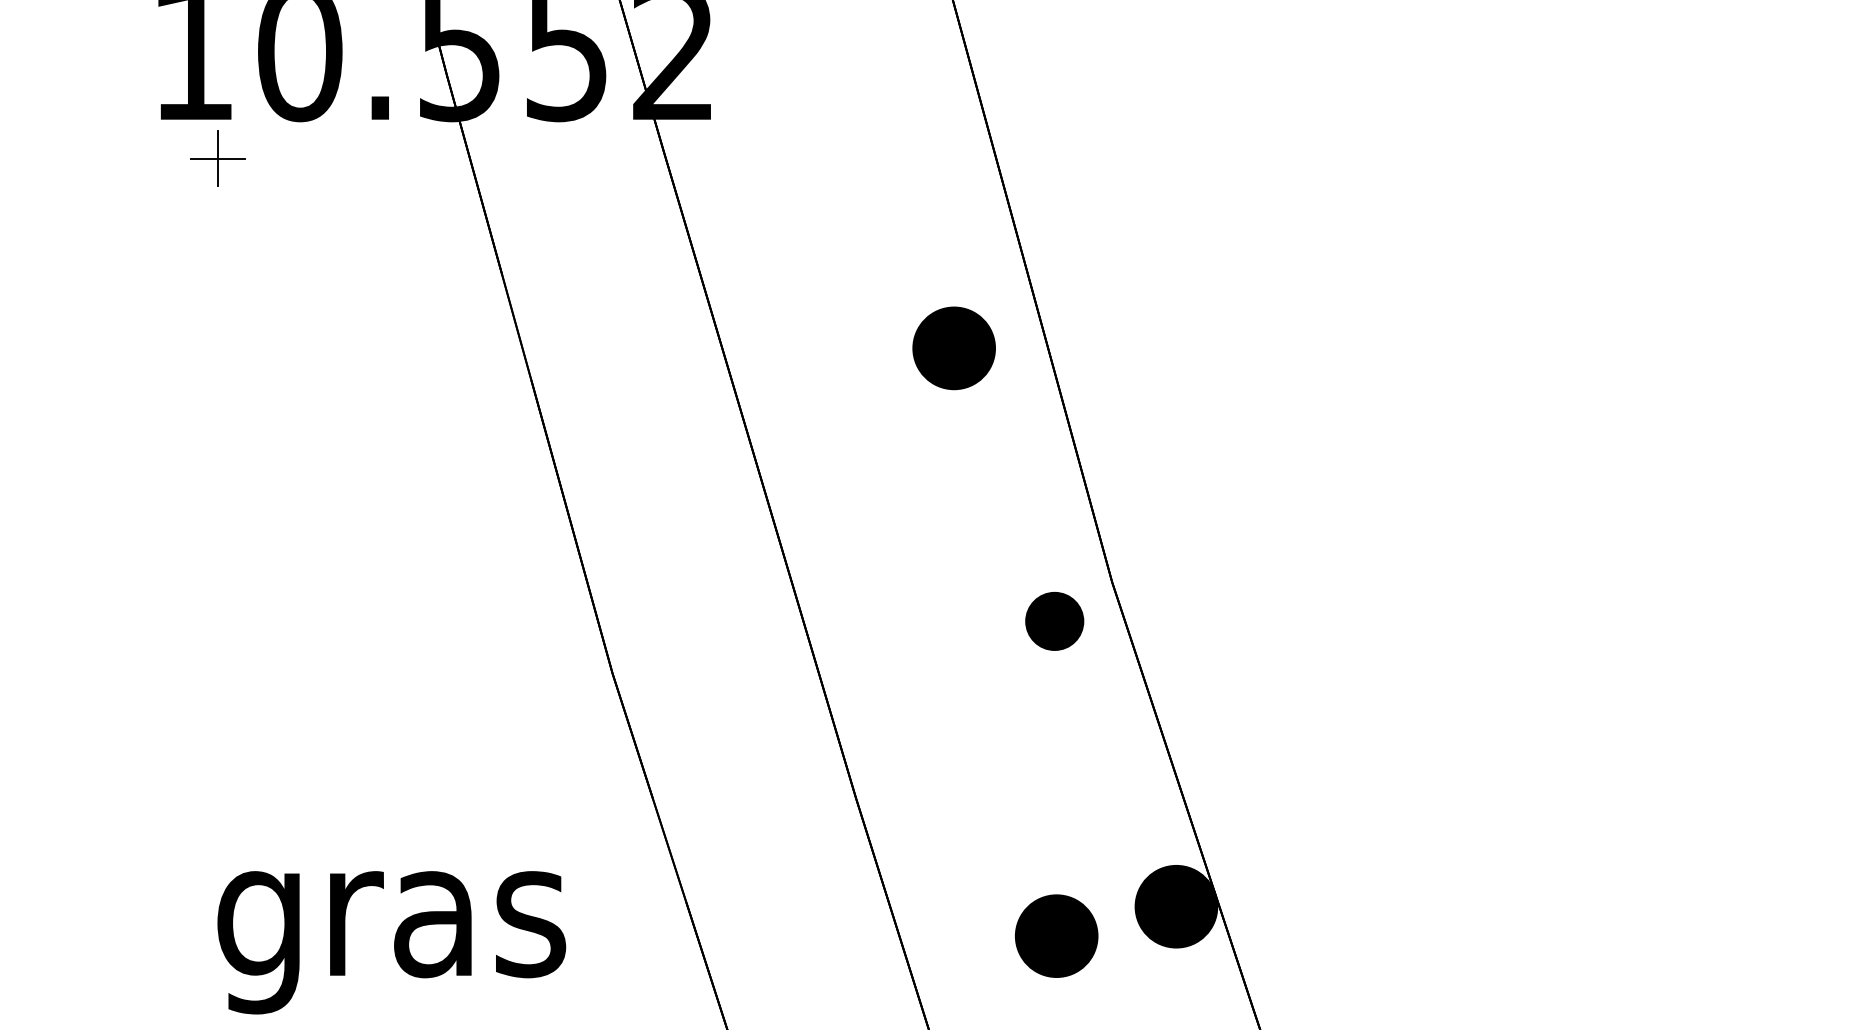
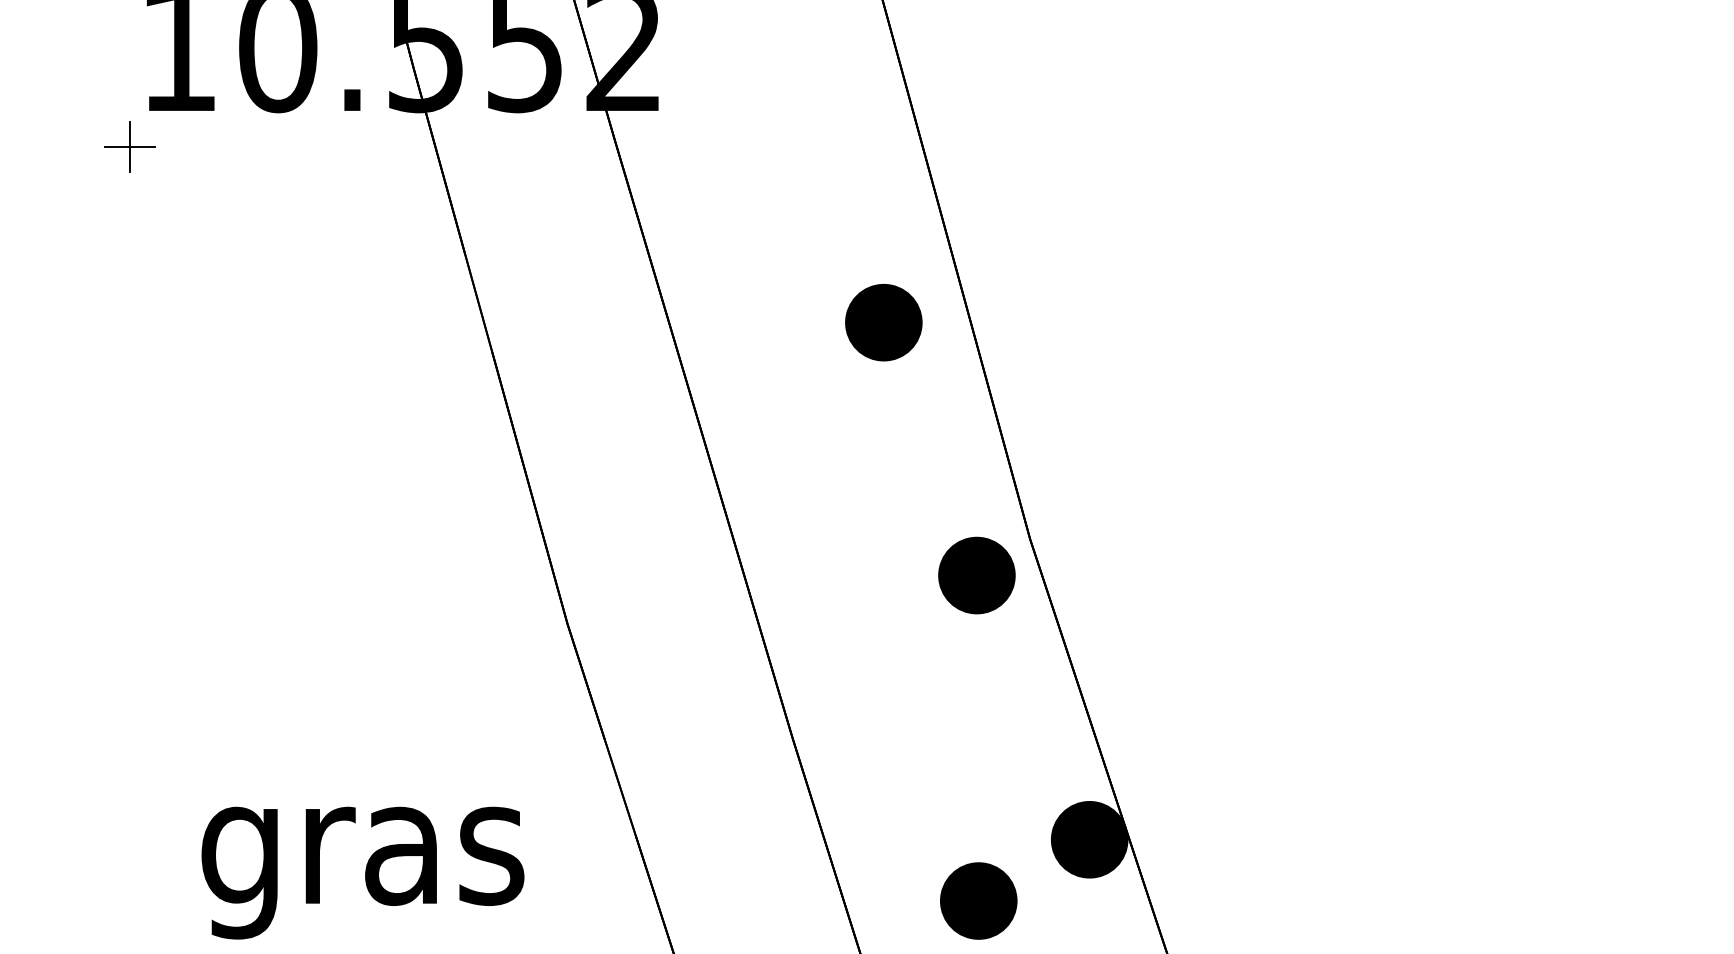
part: (217, 158) -> (129, 146), moved
part: (1054, 621) -> (976, 575), size x1.43
part: (1056, 935) -> (978, 900), moved

